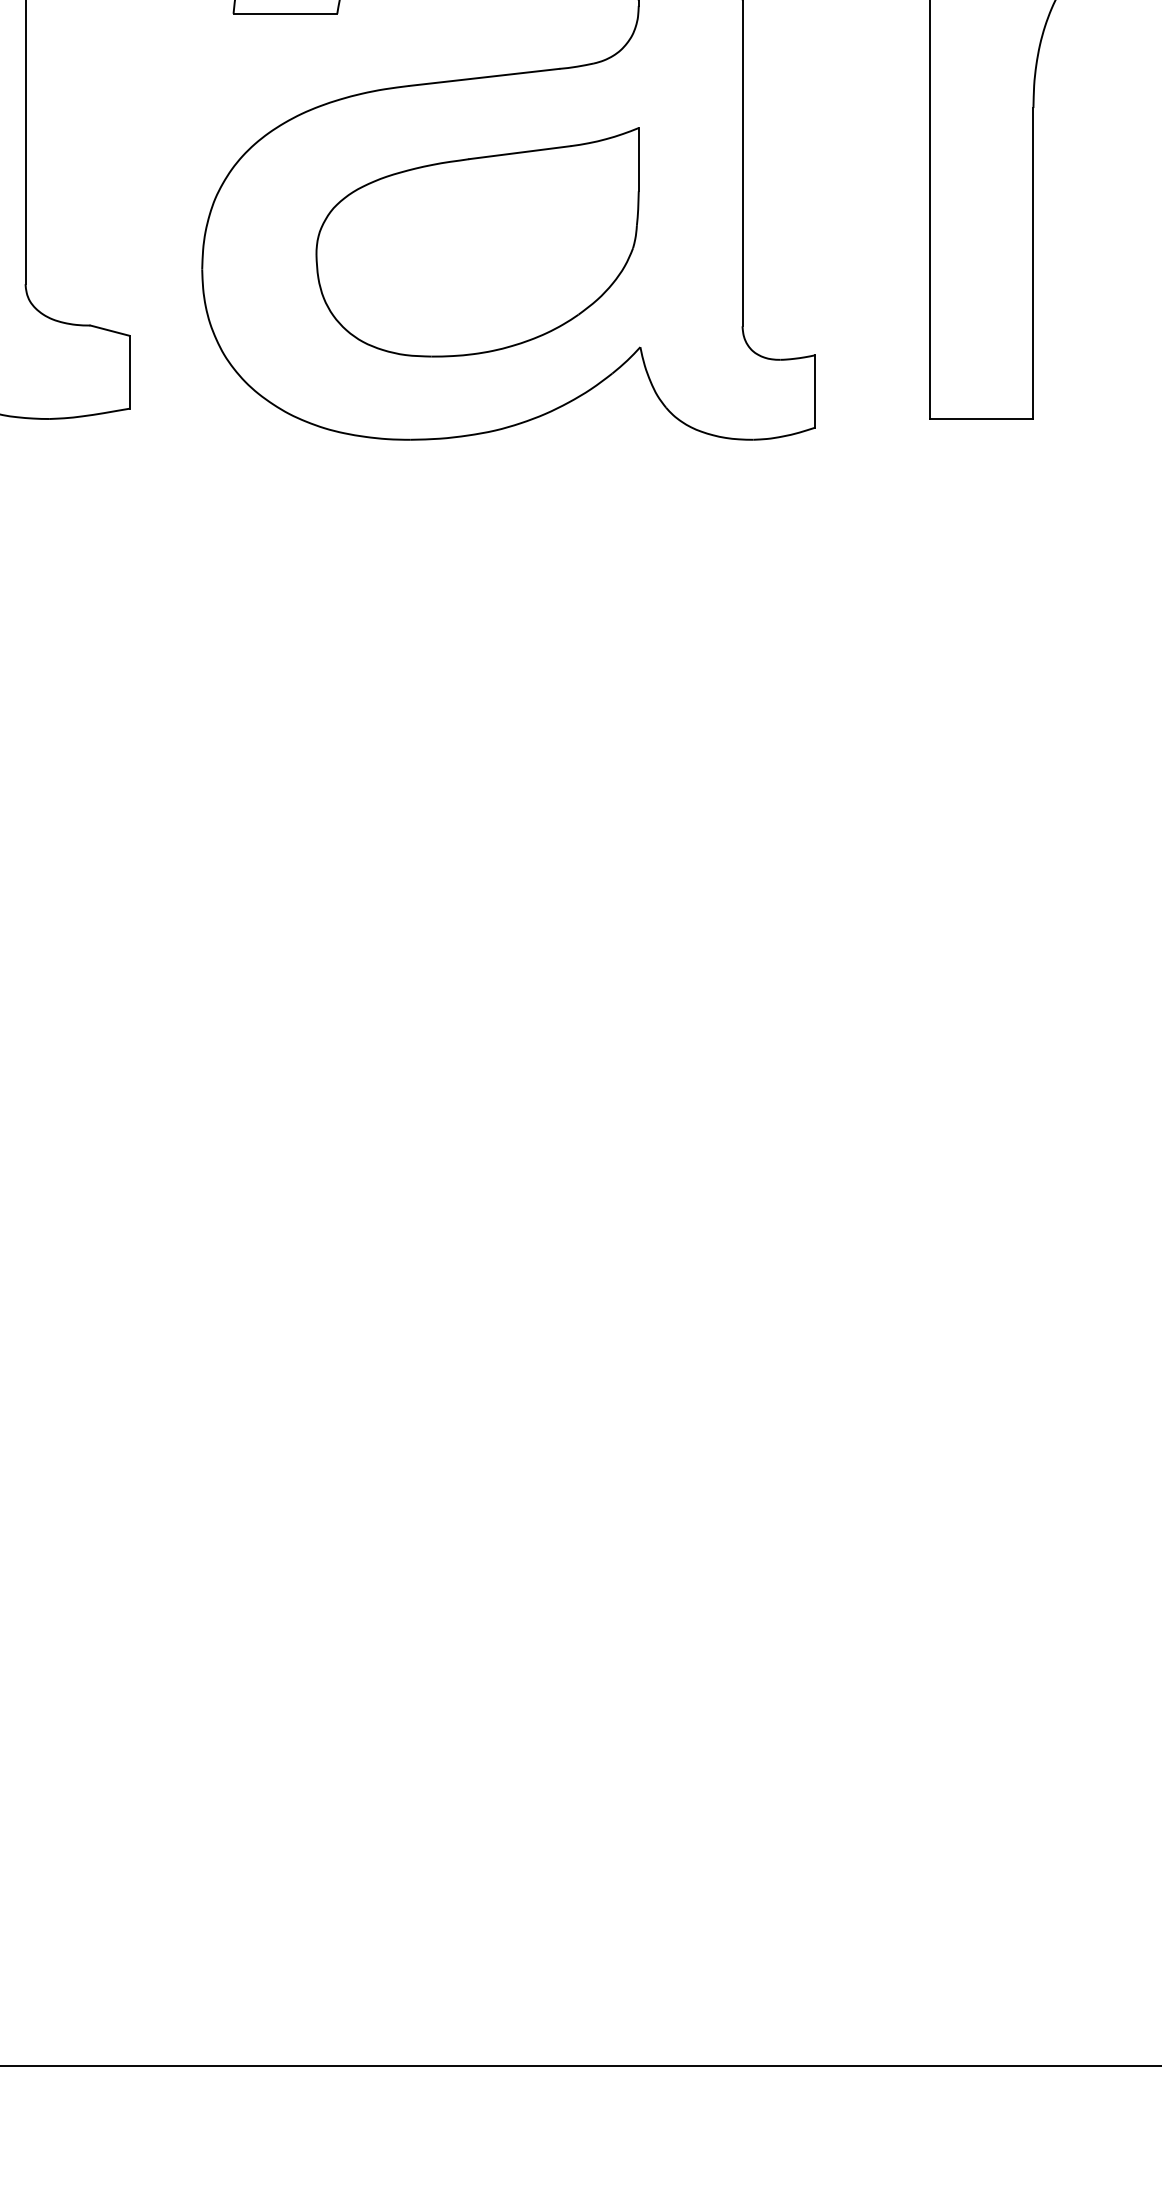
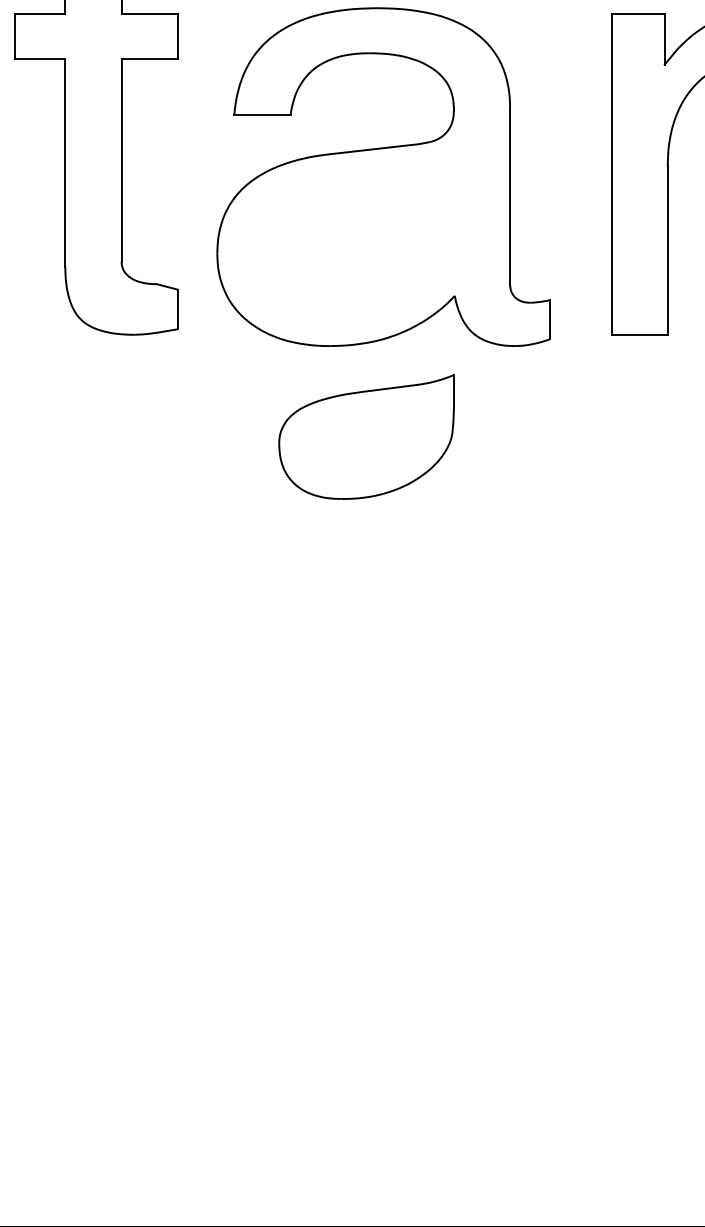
part: (477, 241) -> (366, 436), moved

